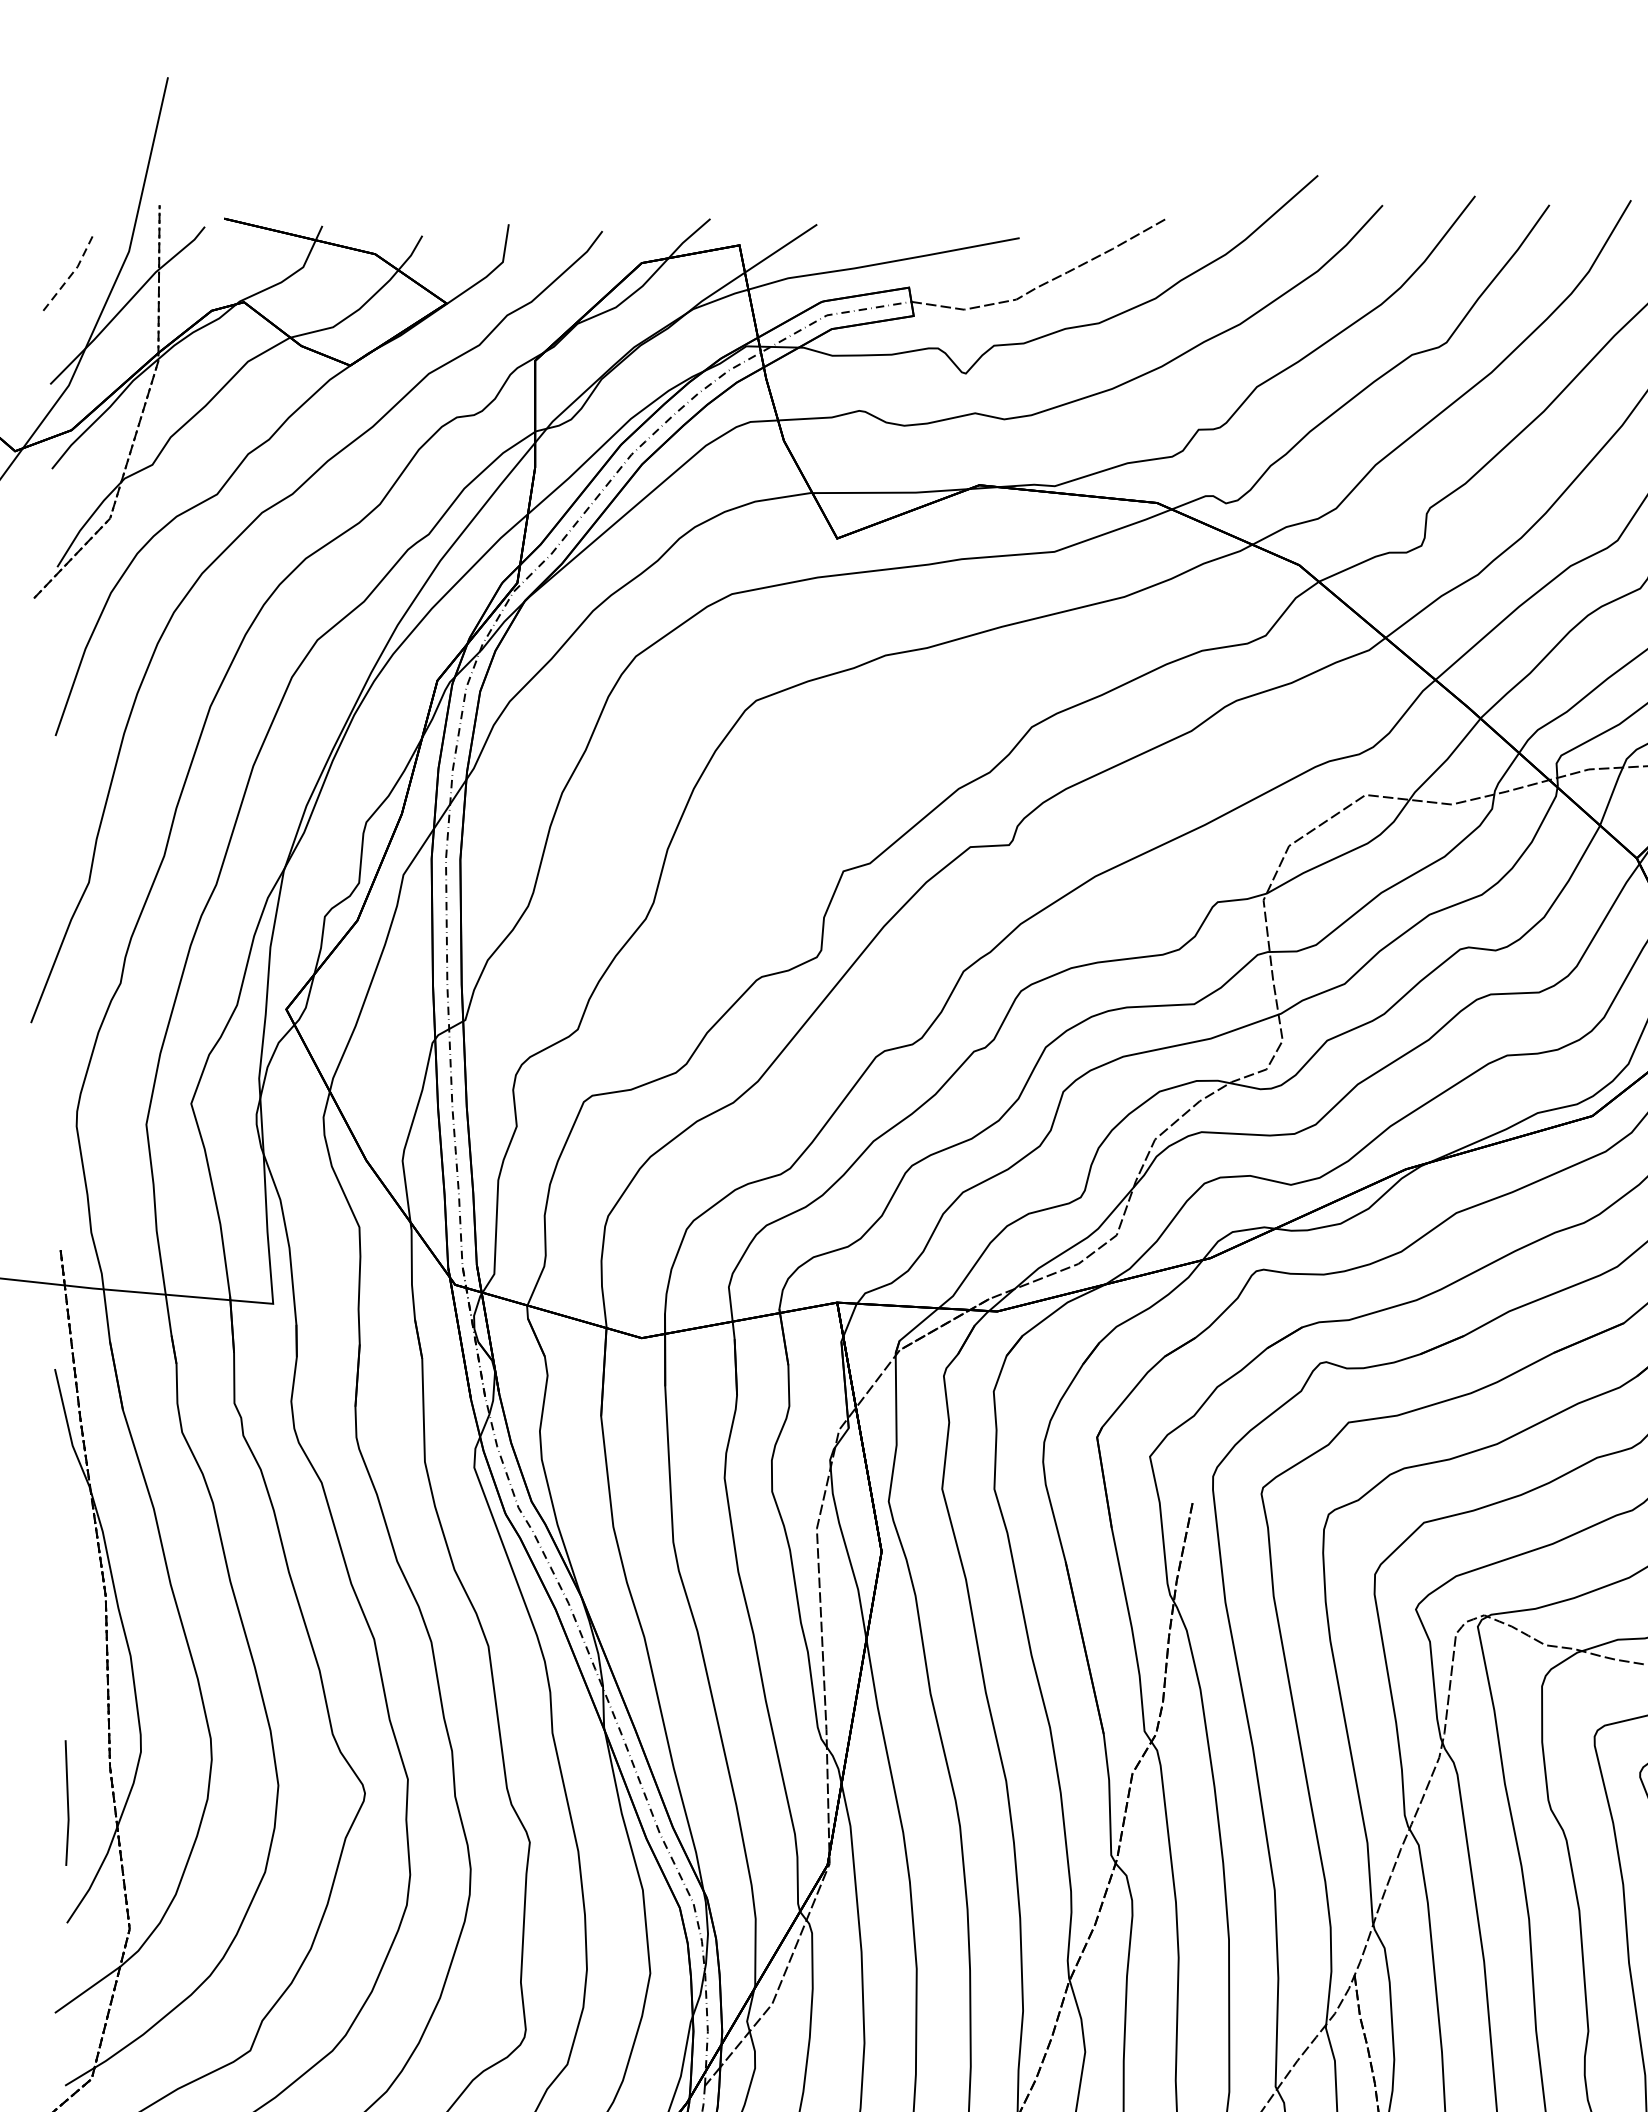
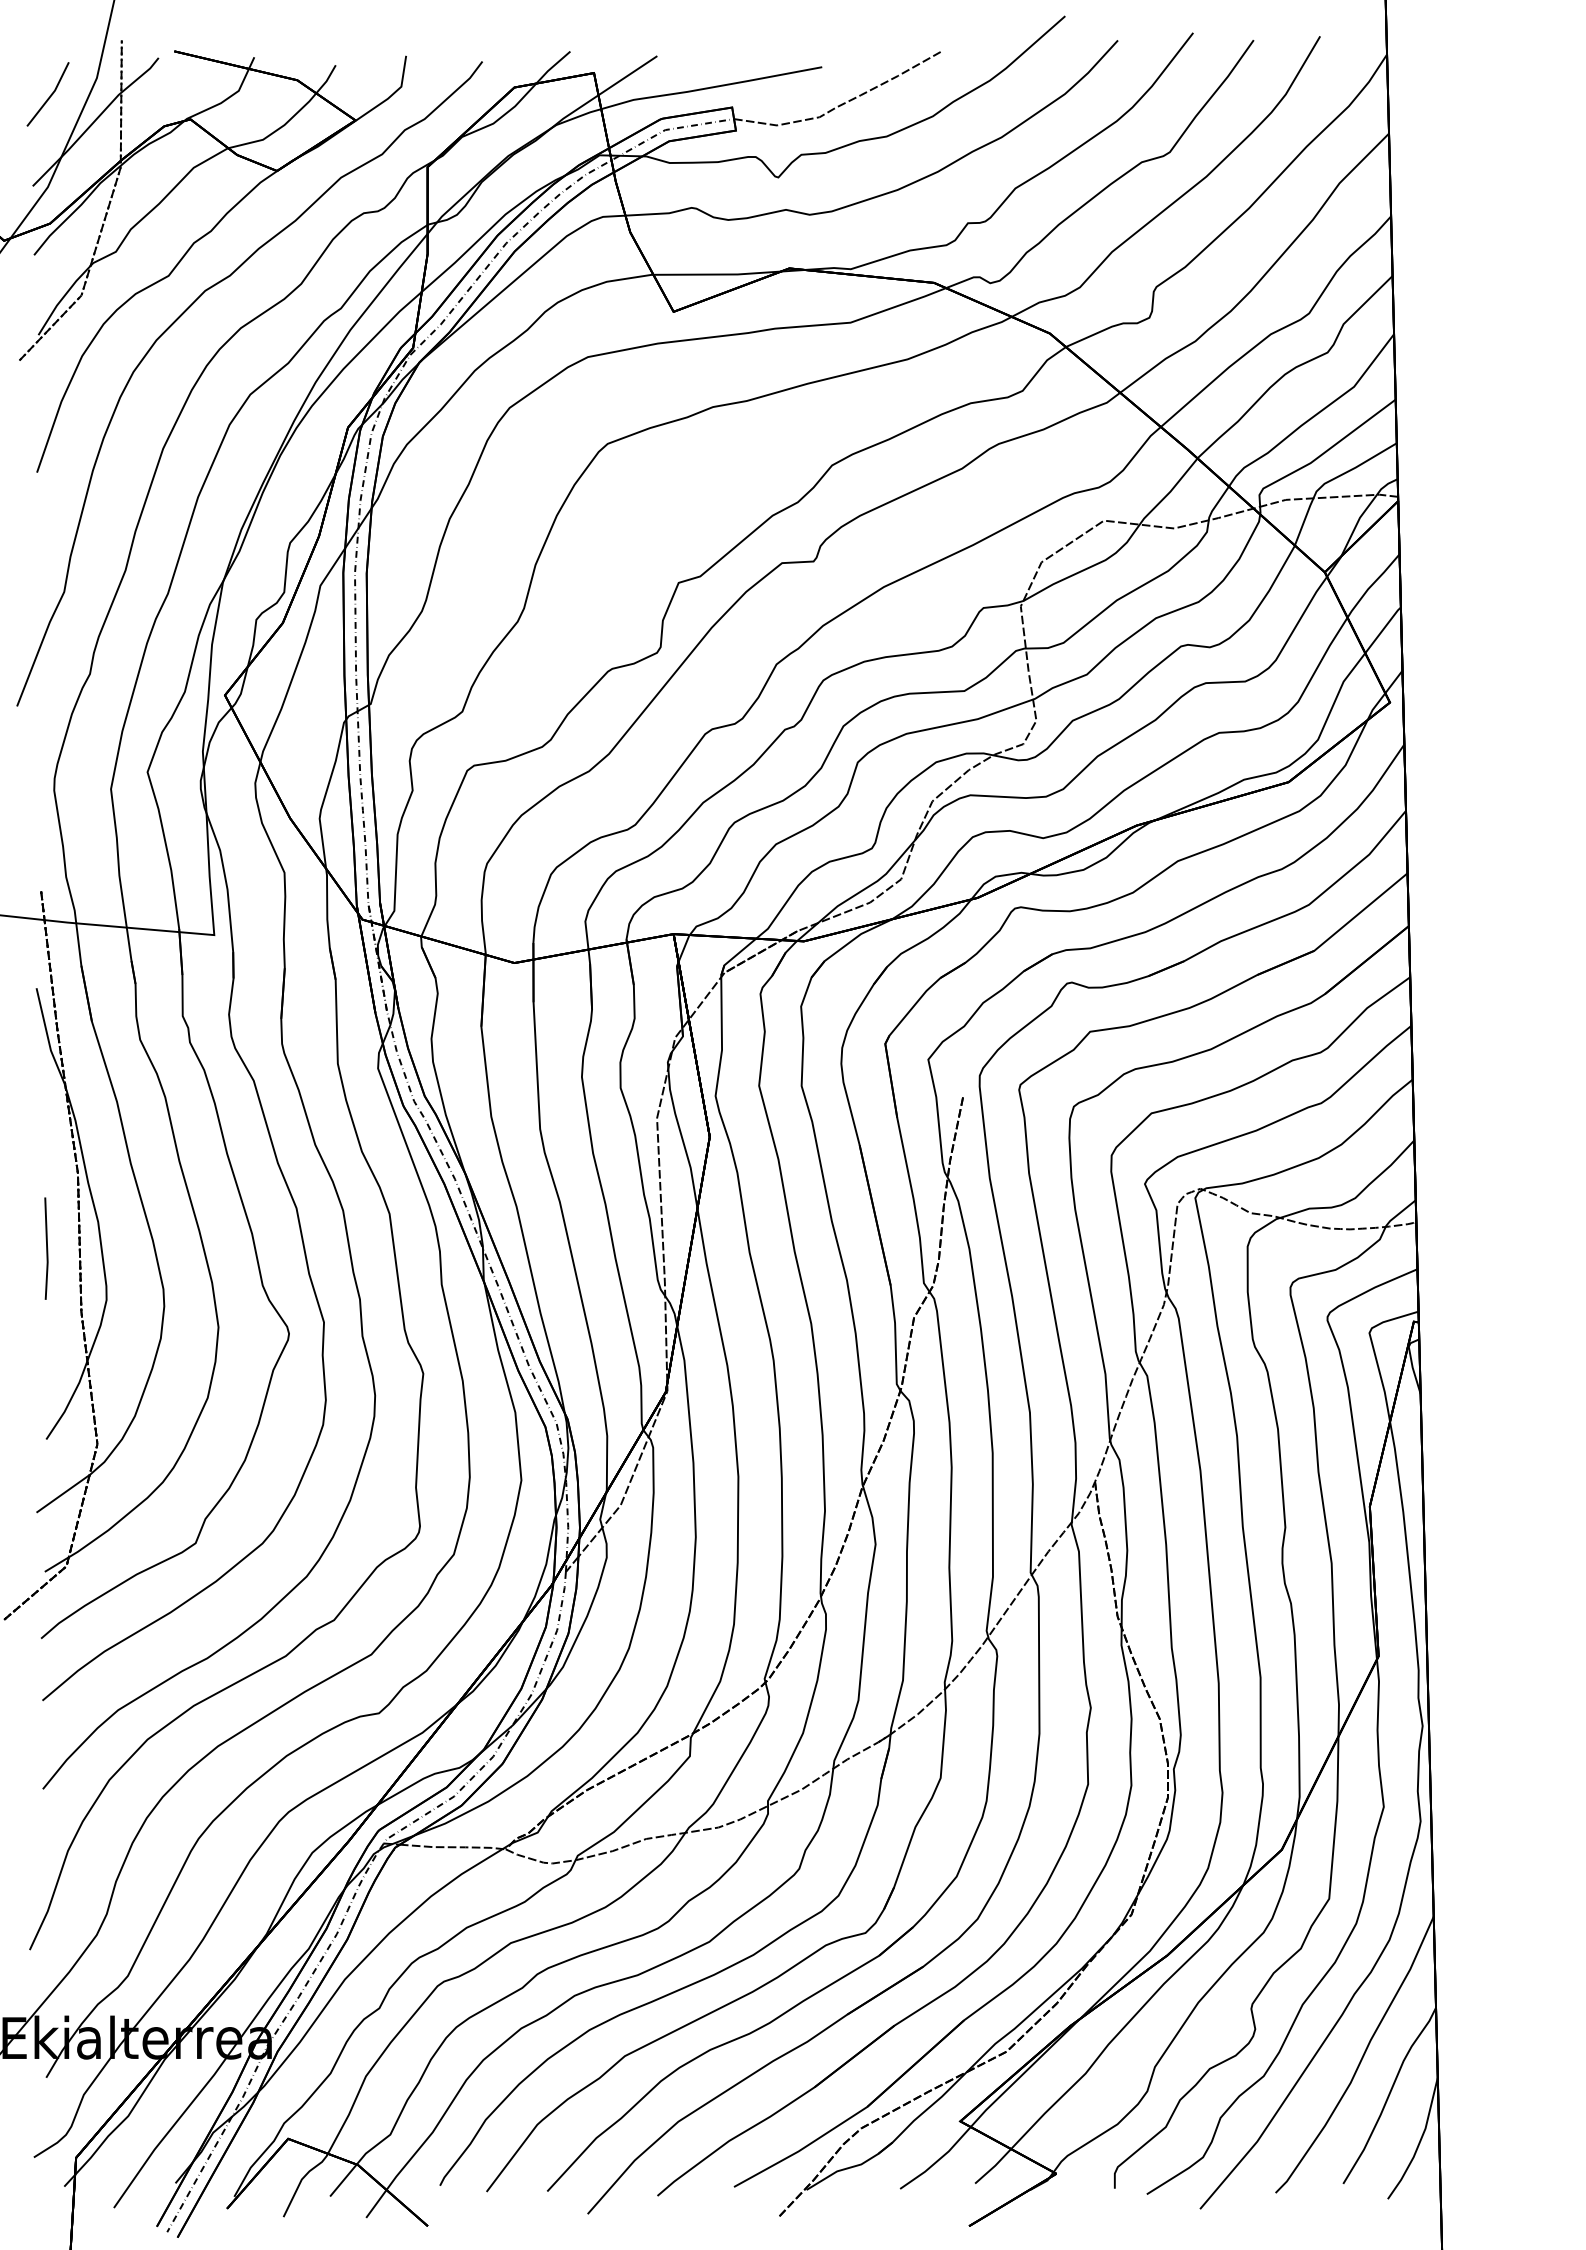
line: (73, 272) -> (51, 95), dashed -> solid
line: (67, 1802) -> (46, 1248), moved

